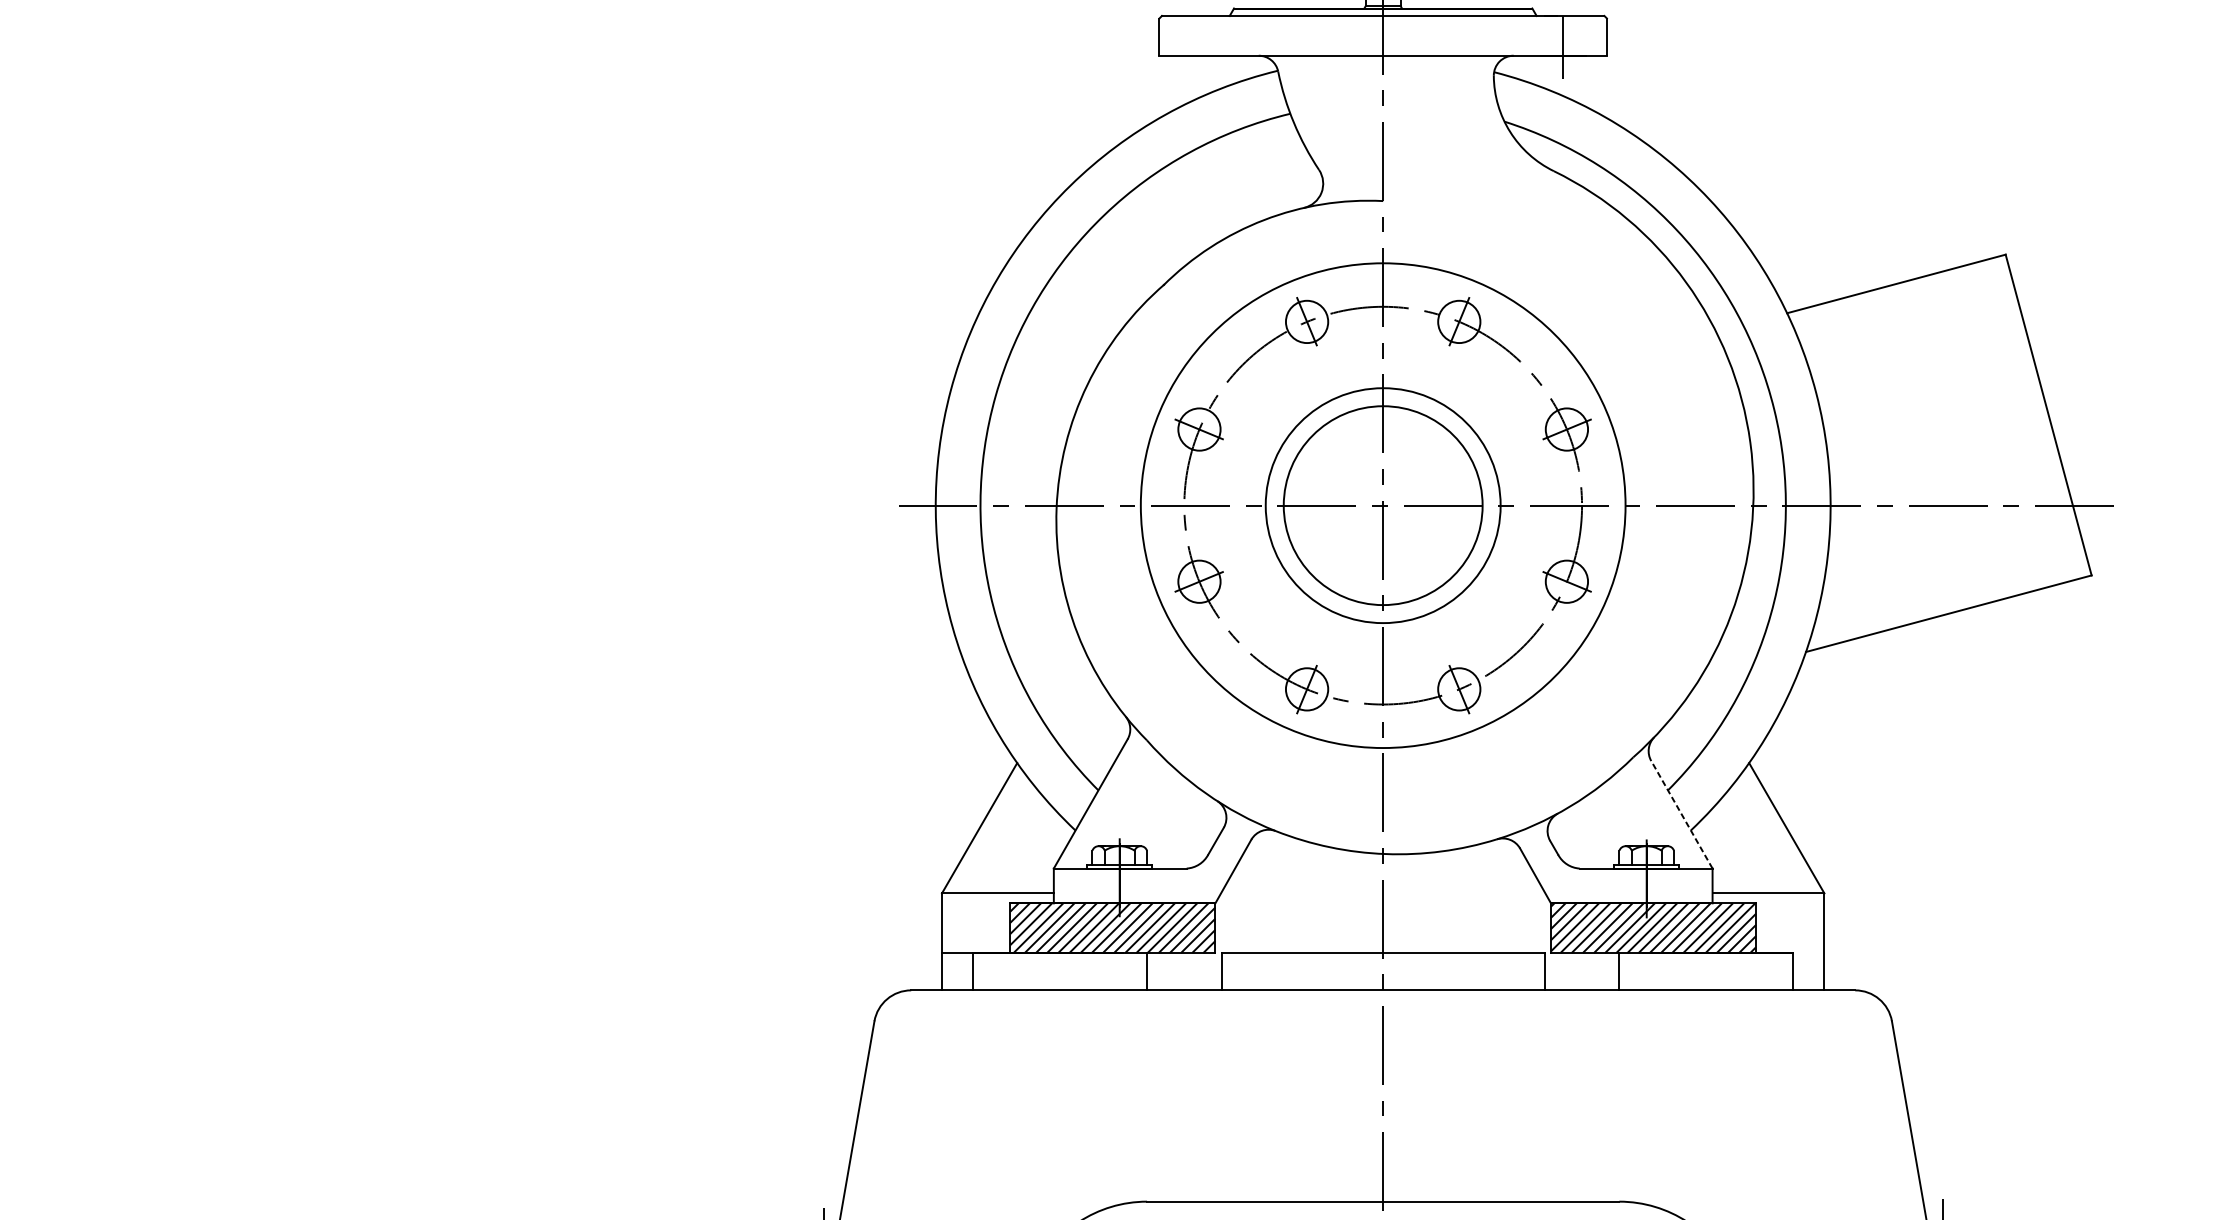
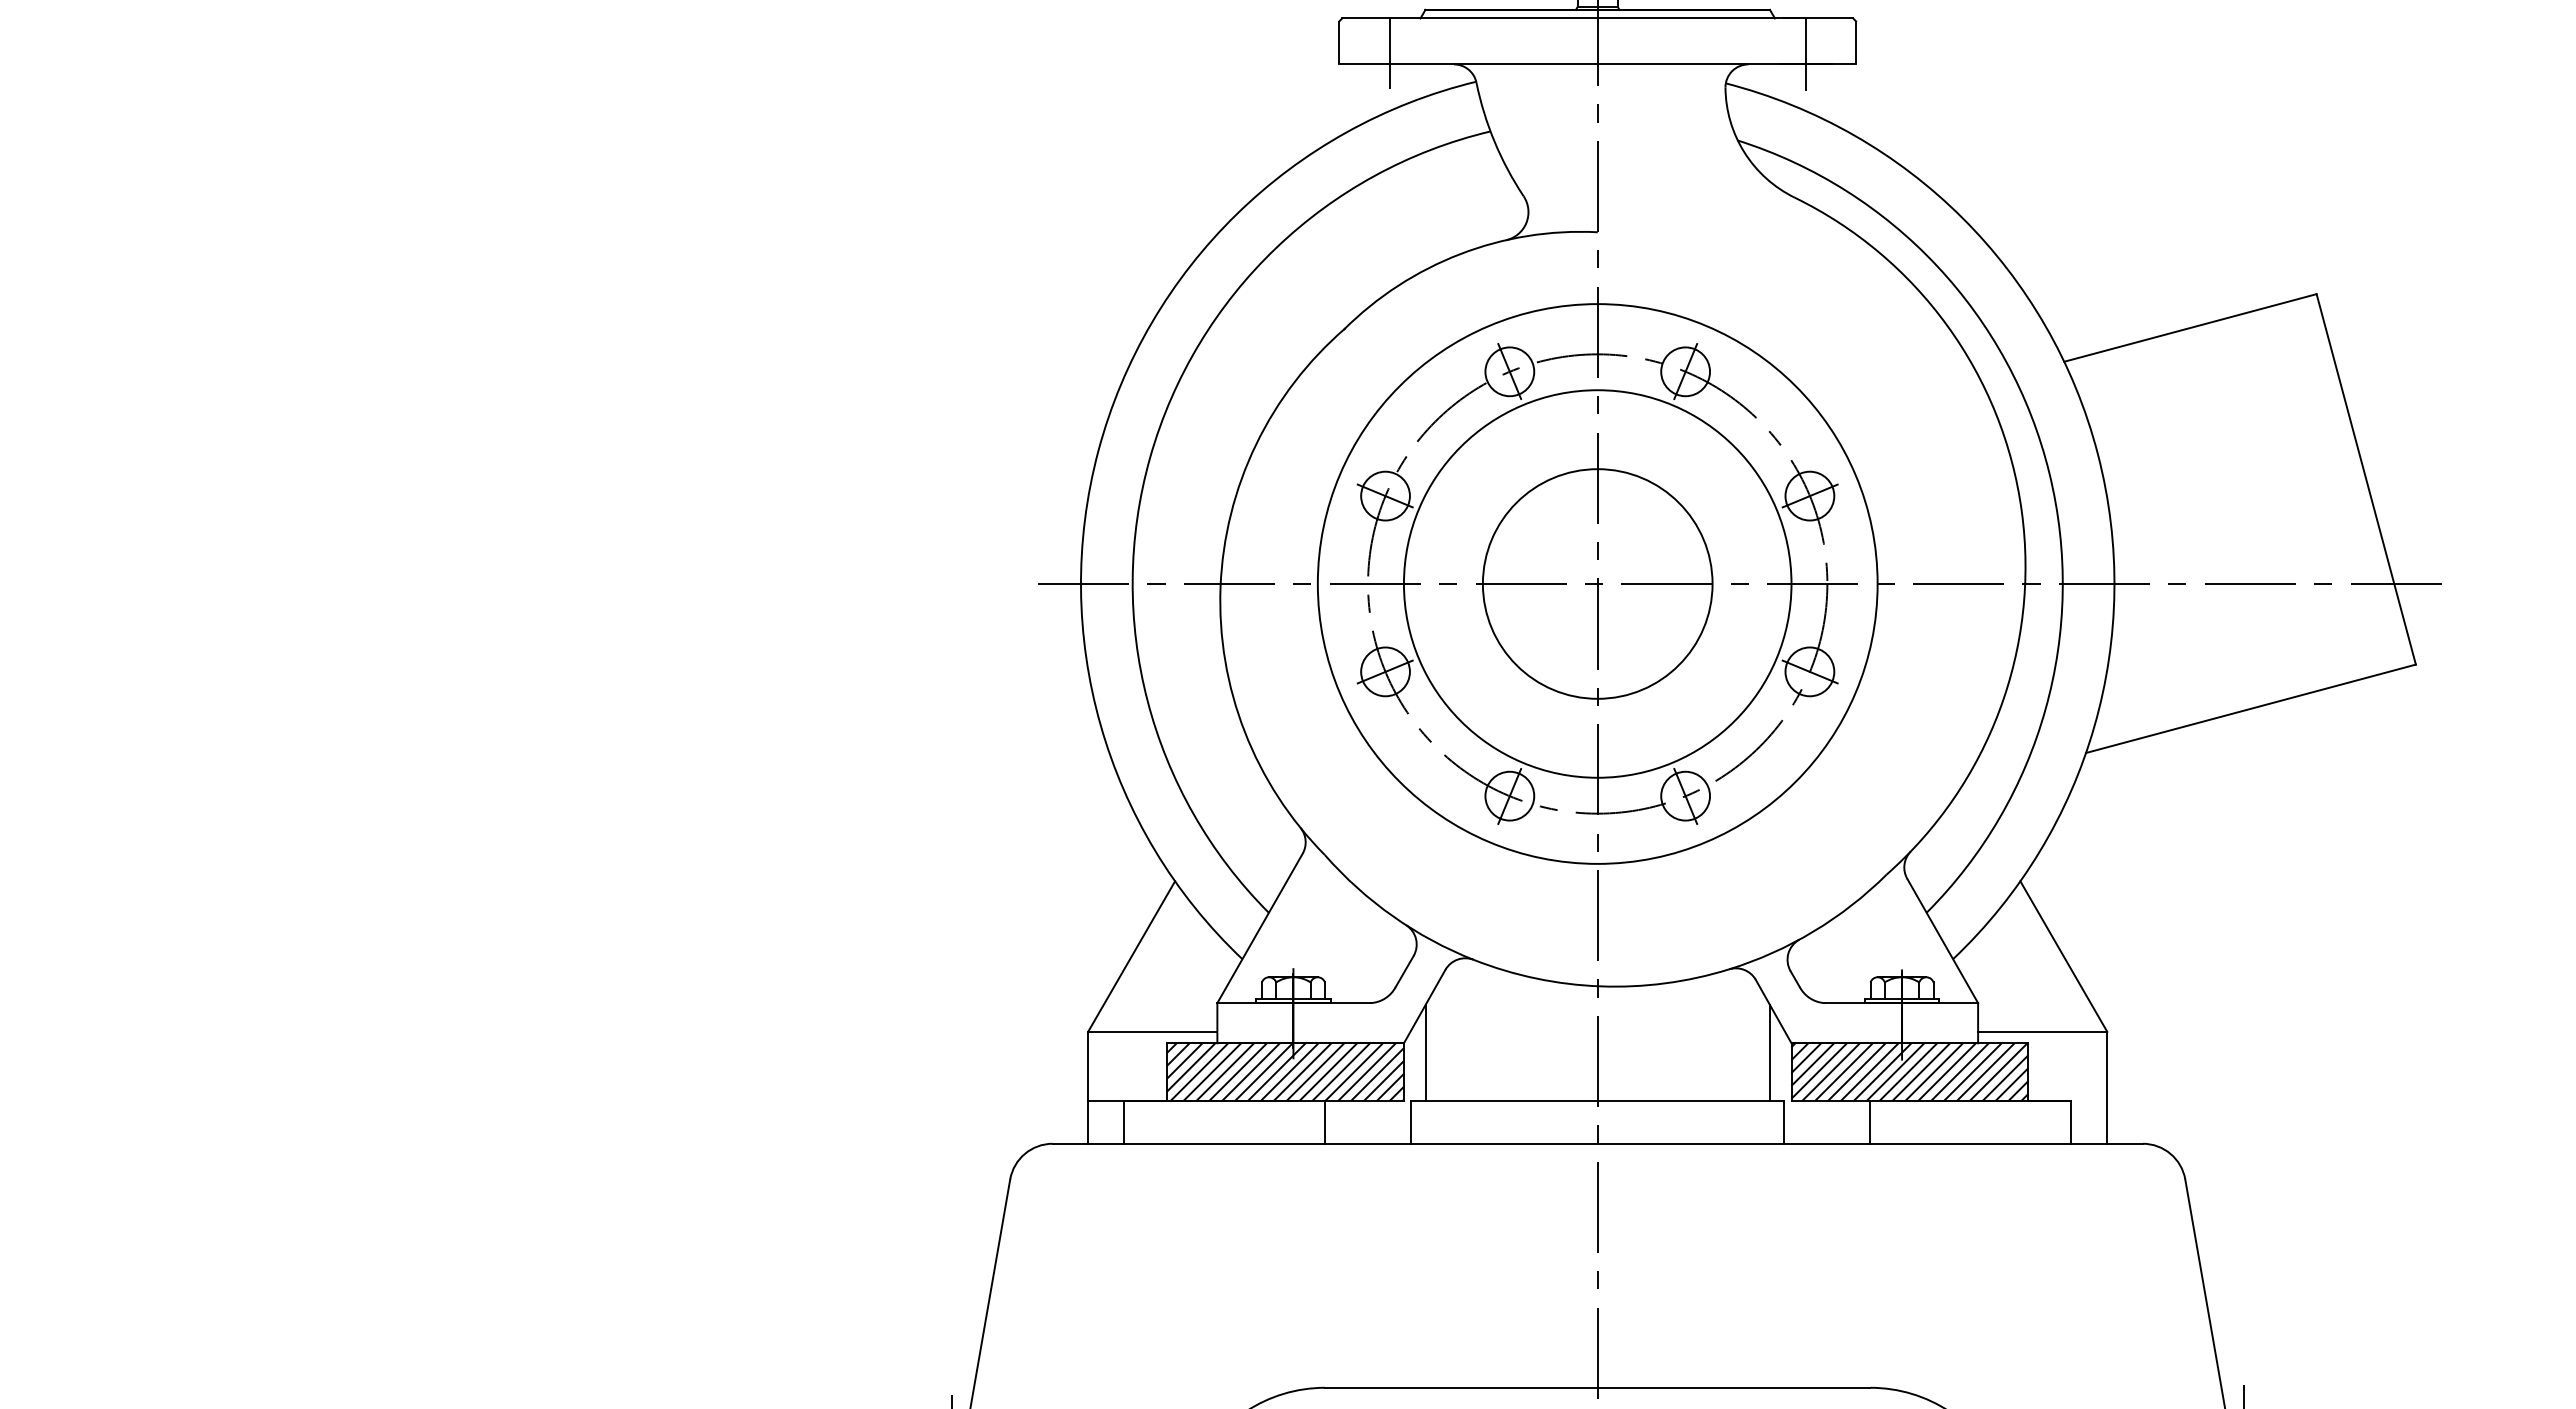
line: (1202, 45) -> (1389, 52), added
circle: (1382, 505) -> (1597, 583), size x1.43
line: (1681, 814) -> (1942, 940), dashed -> solid
line: (1234, 911) -> (1425, 1052), added
line: (1531, 911) -> (1769, 1052), added

